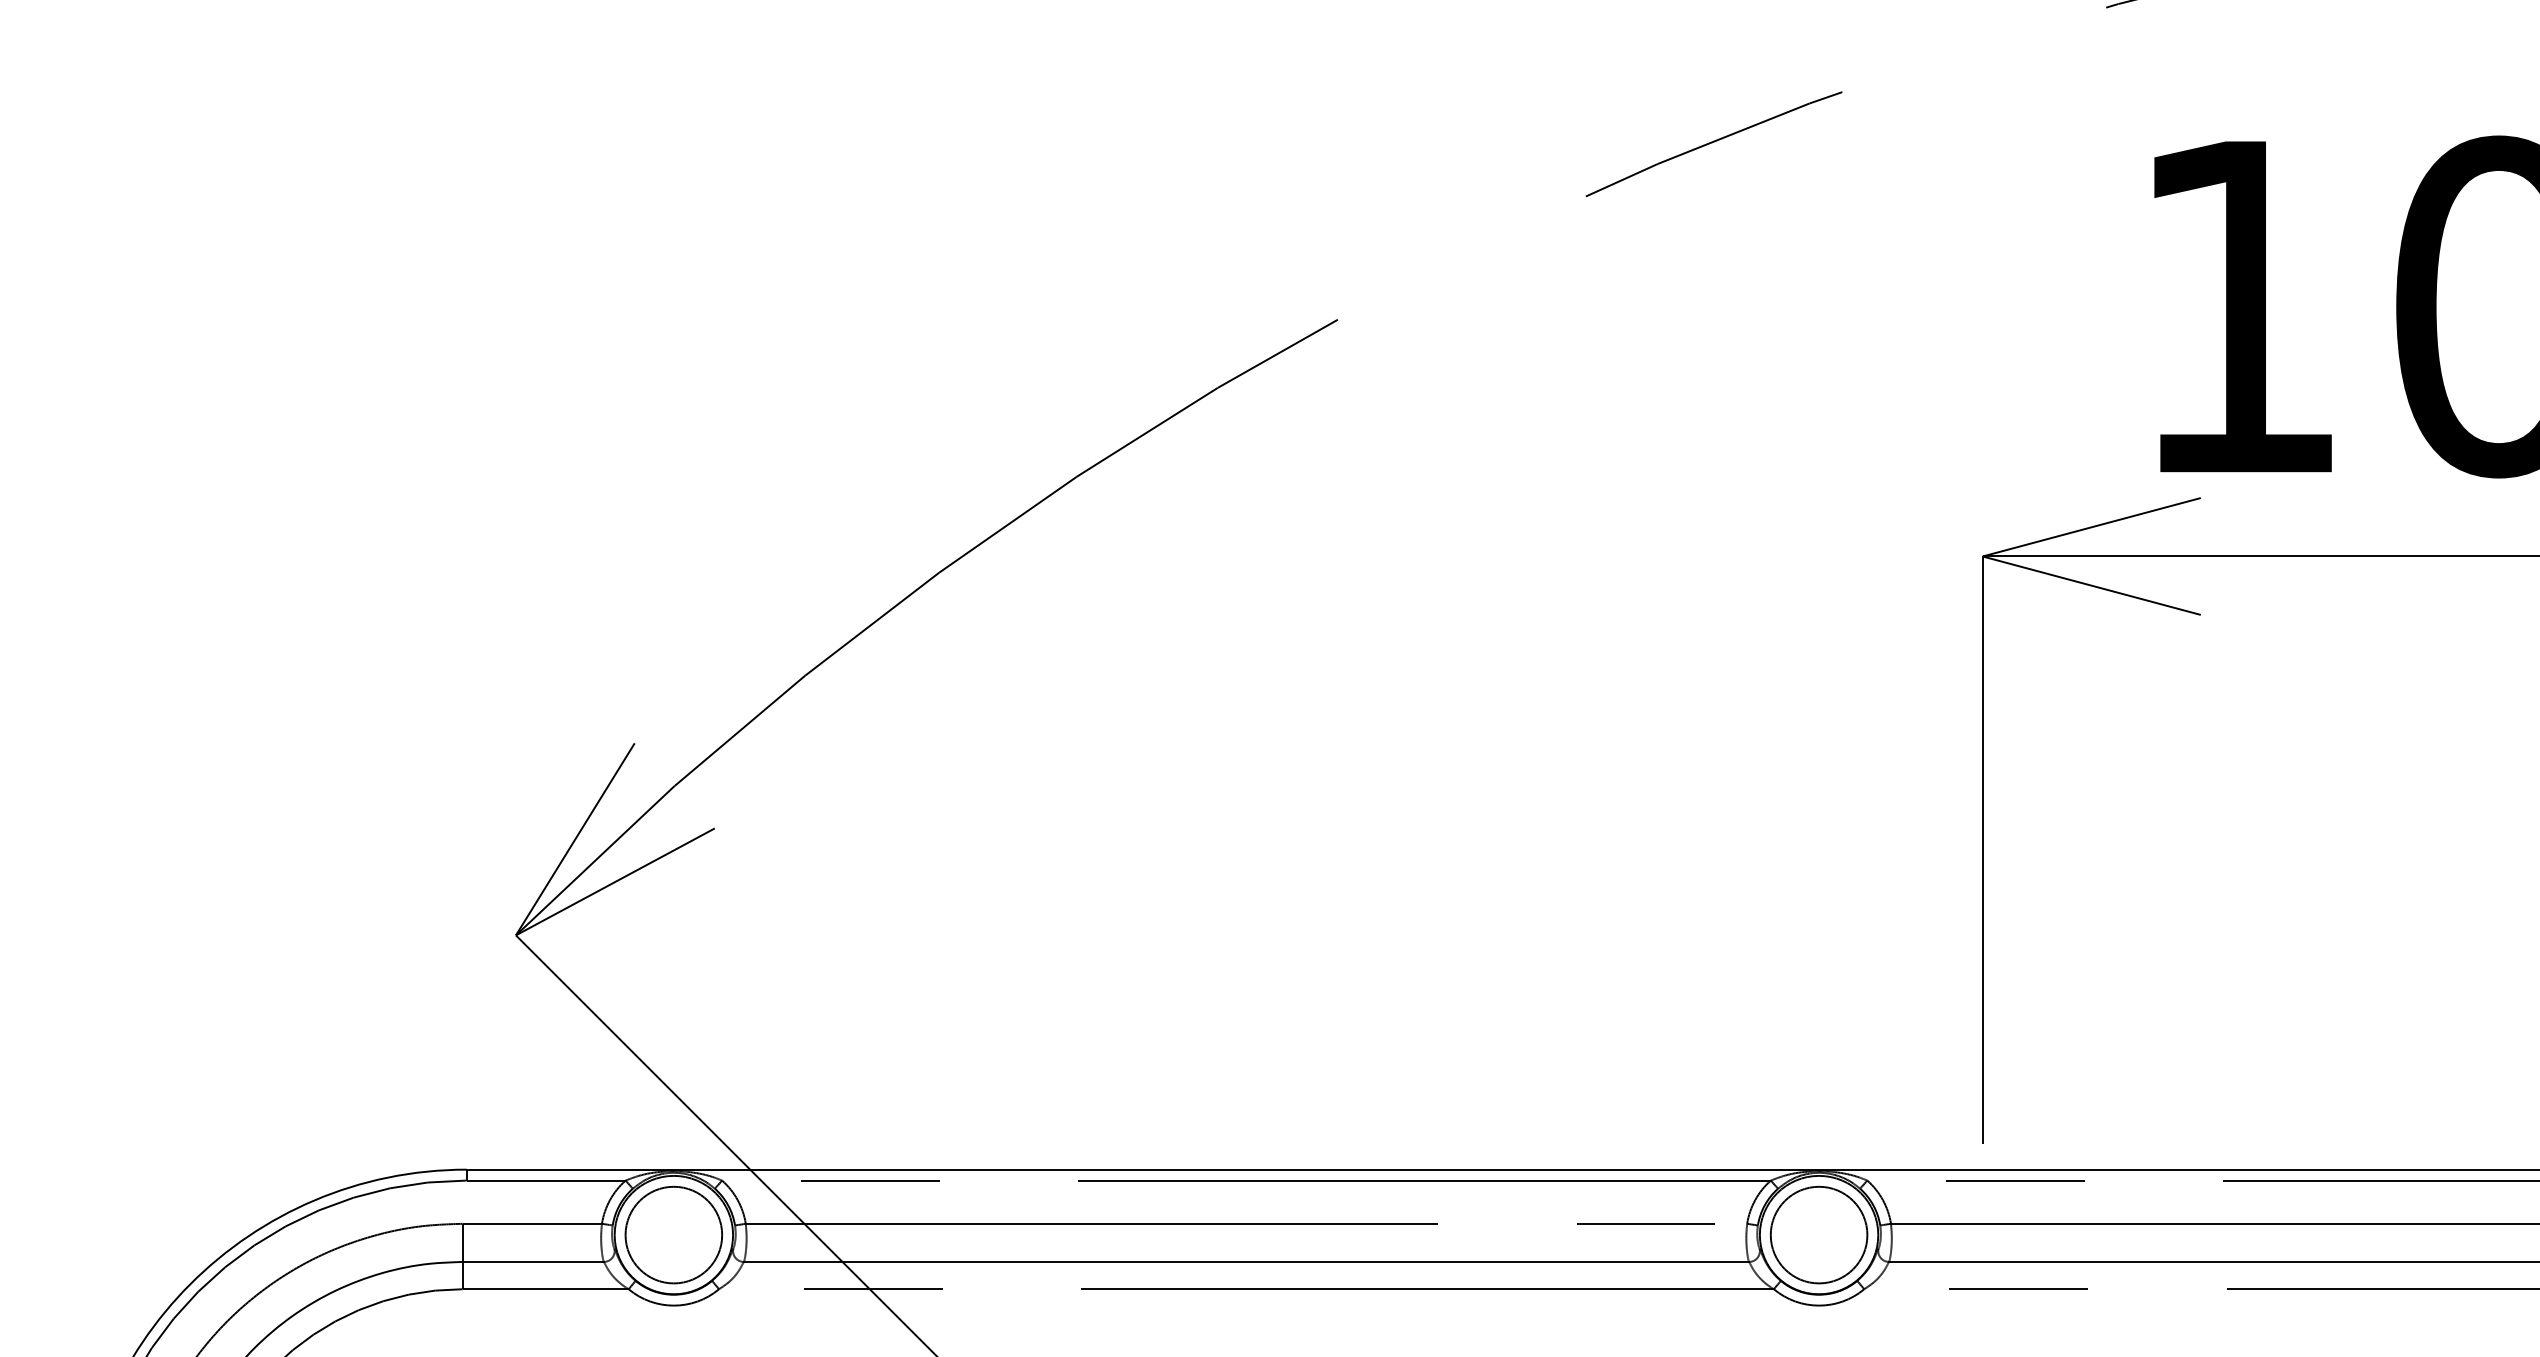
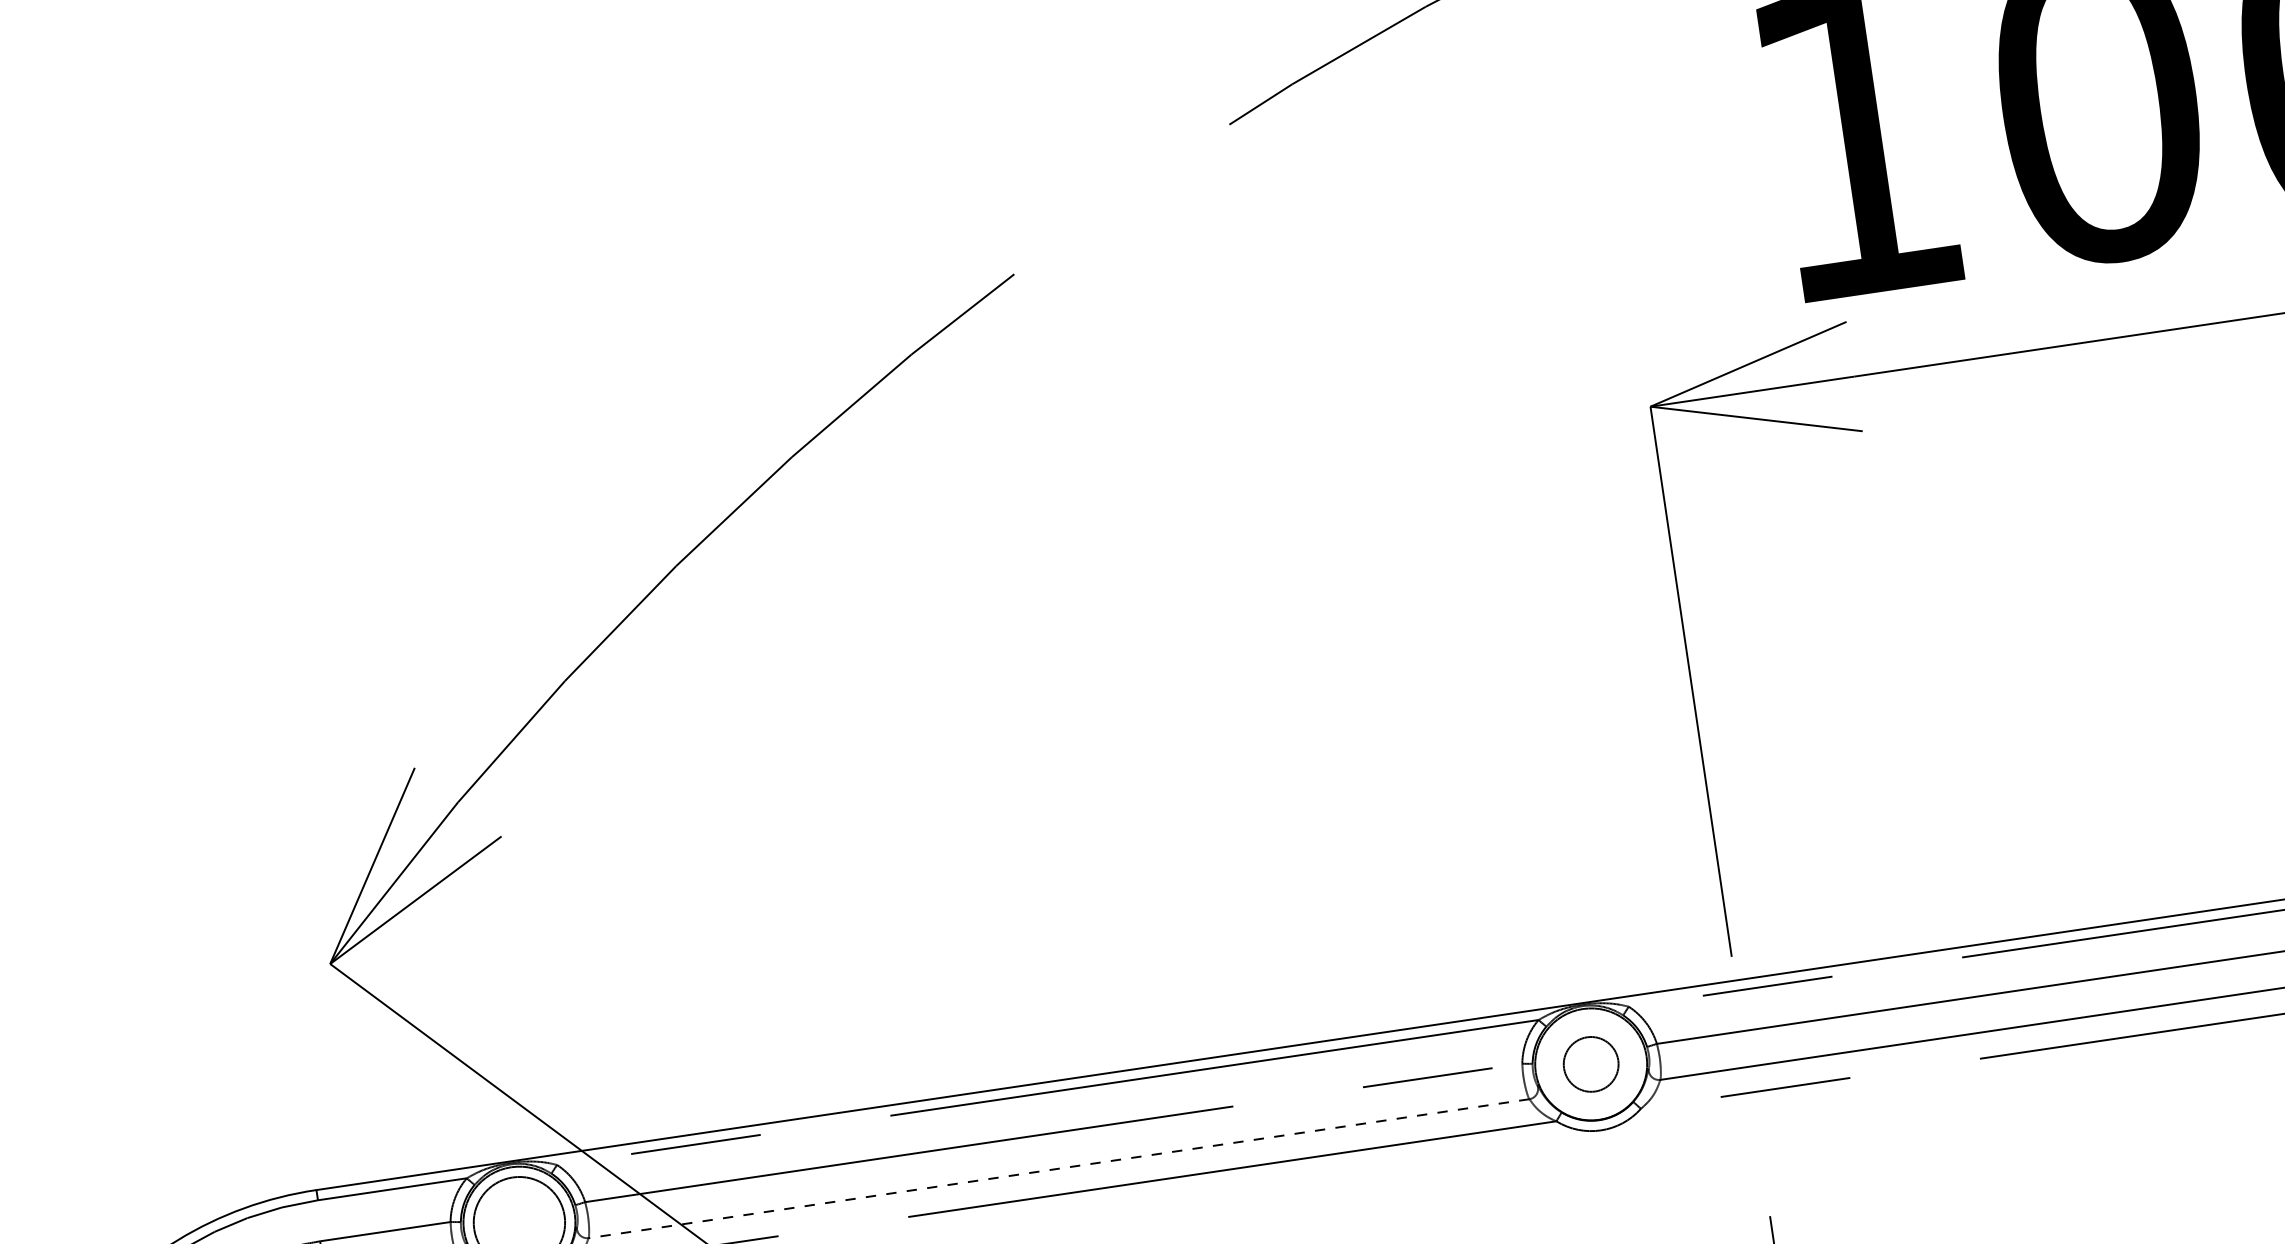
circle: (1818, 1234) -> (1590, 1063), size x0.6
line: (1246, 1261) -> (1058, 1168), solid -> dashed

